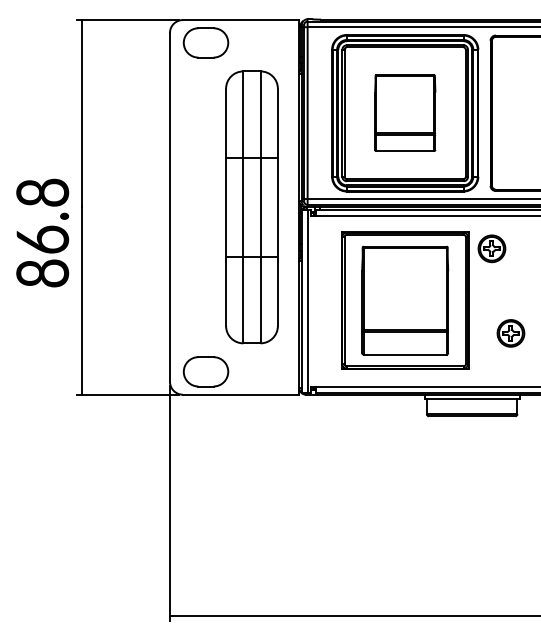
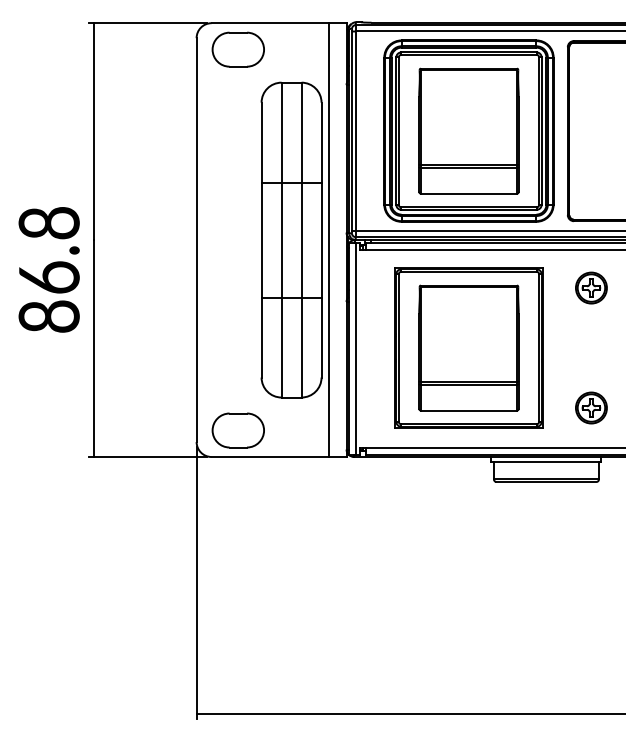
part: (405, 112) -> (469, 130), size x1.43
line: (283, 207) -> (328, 240), added
part: (491, 248) -> (590, 287), moved
part: (510, 333) -> (590, 408), moved

